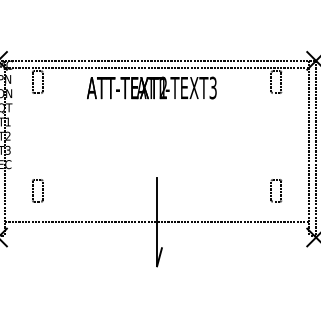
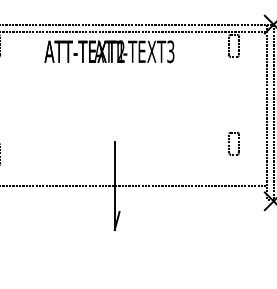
part: (276, 190) -> (234, 143), moved

